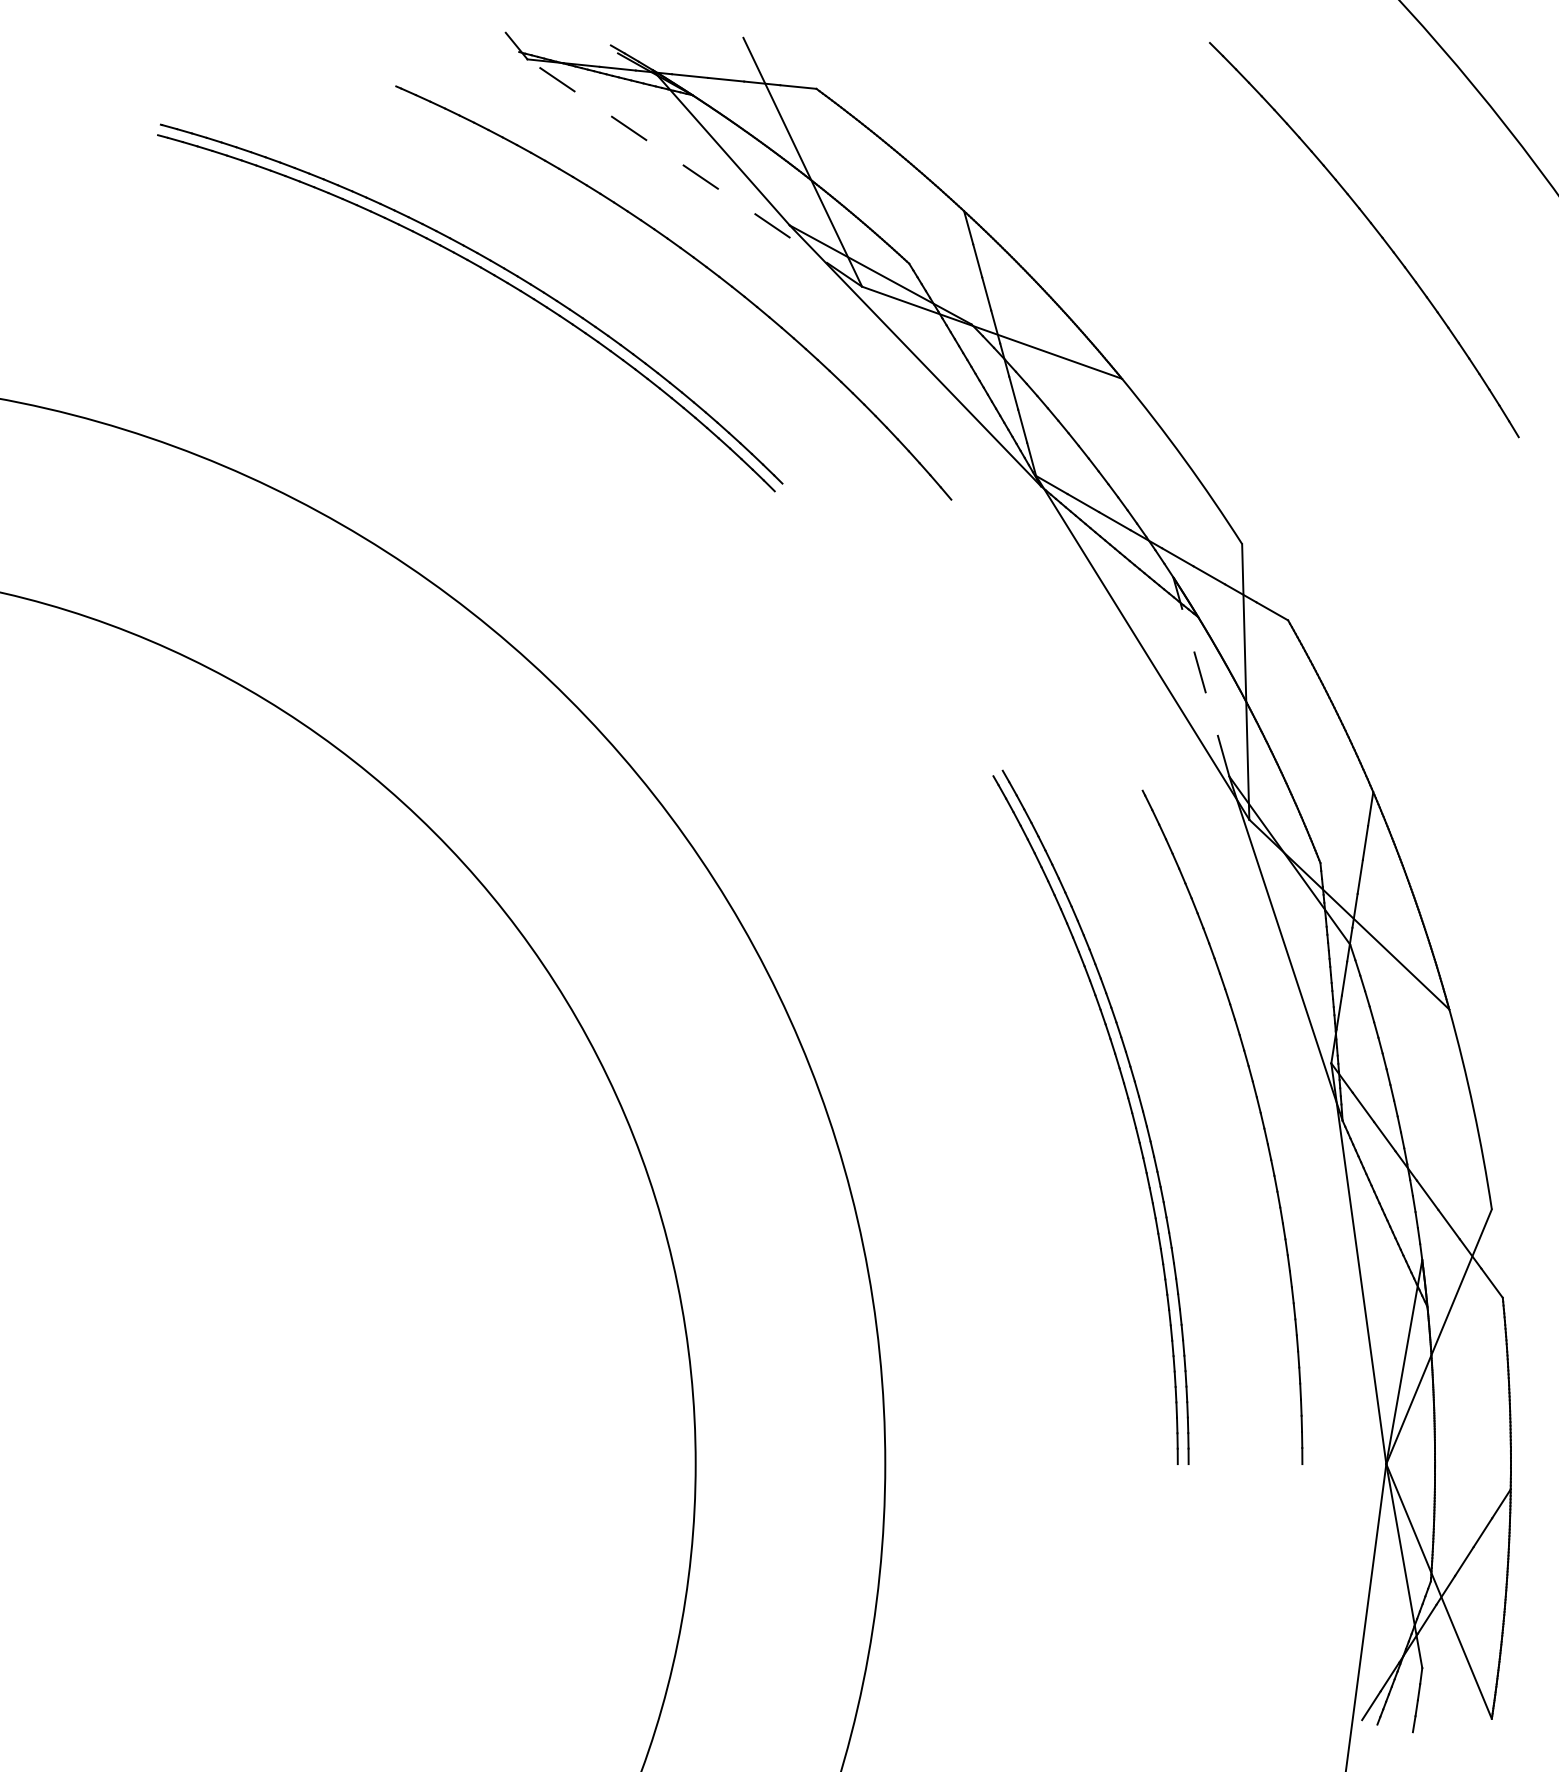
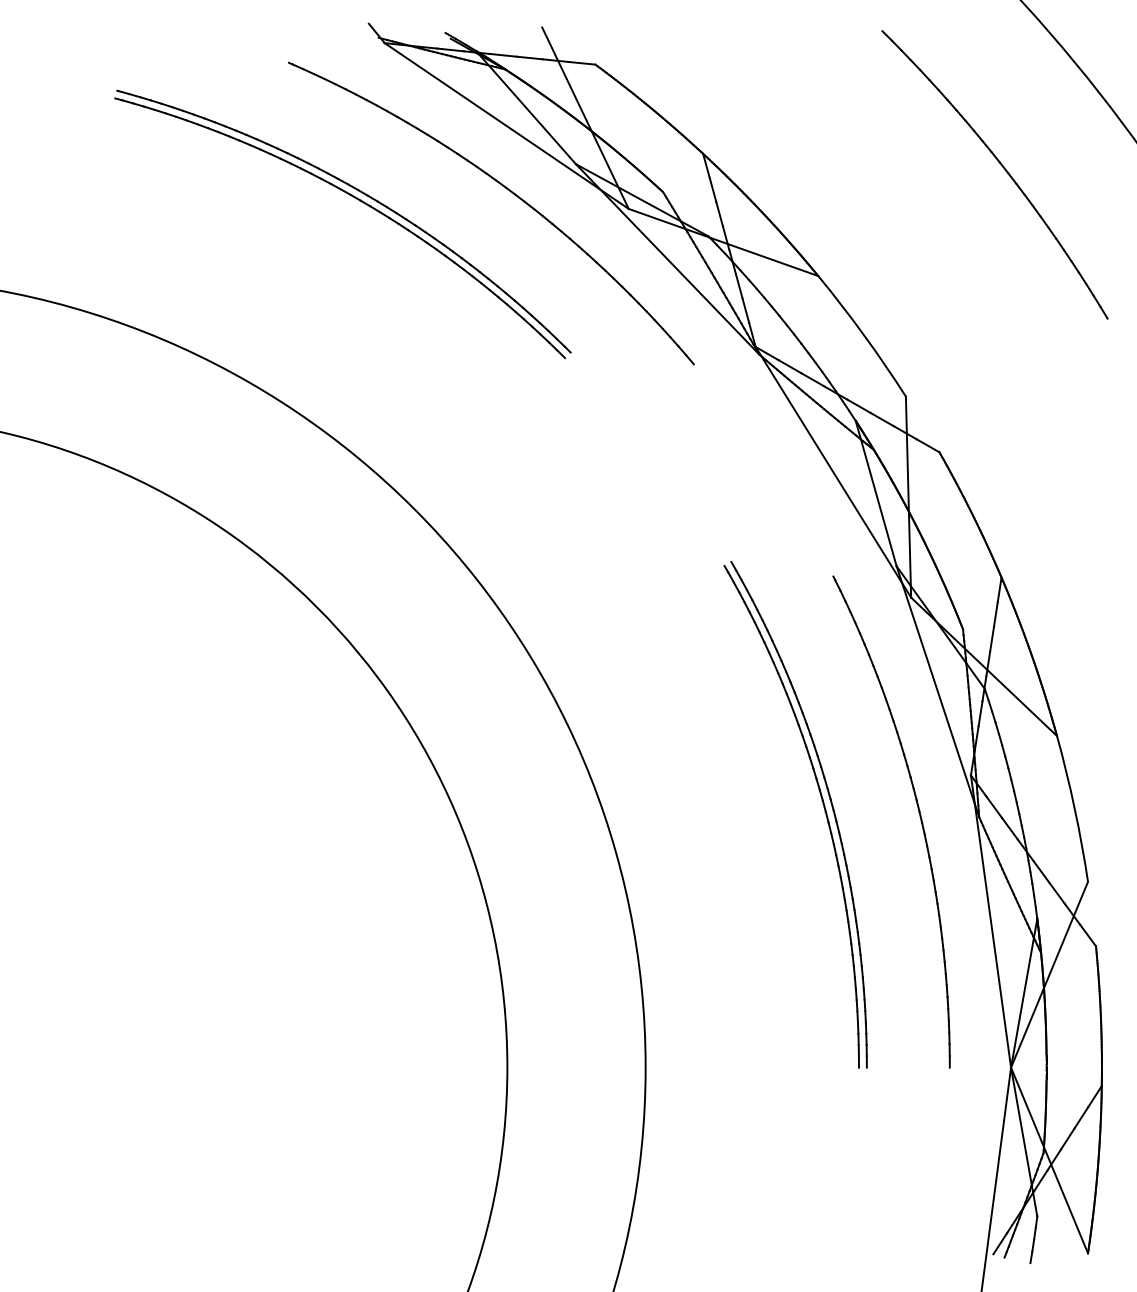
line: (694, 172) -> (506, 125), dashed -> solid
line: (1201, 677) -> (876, 493), dashed -> solid

